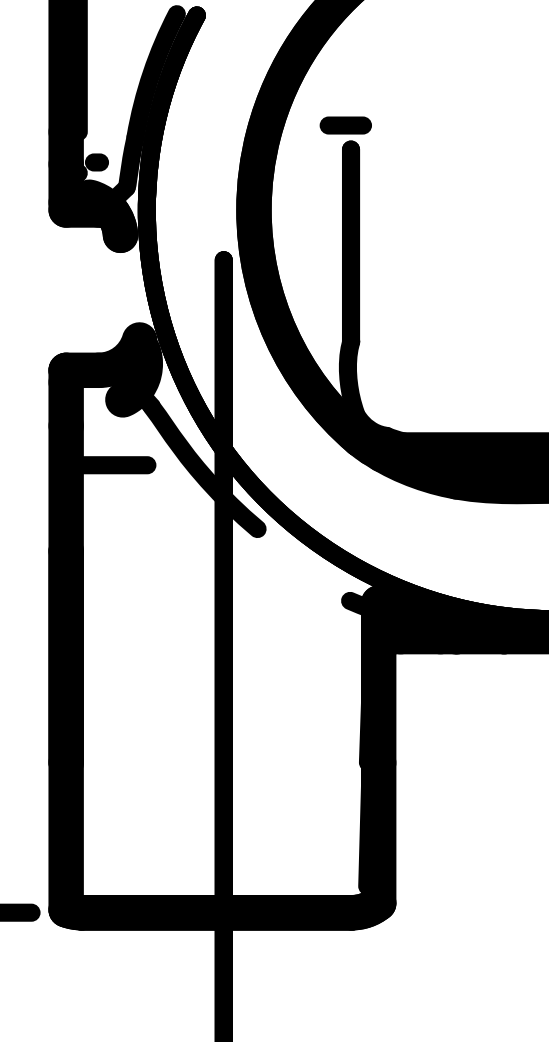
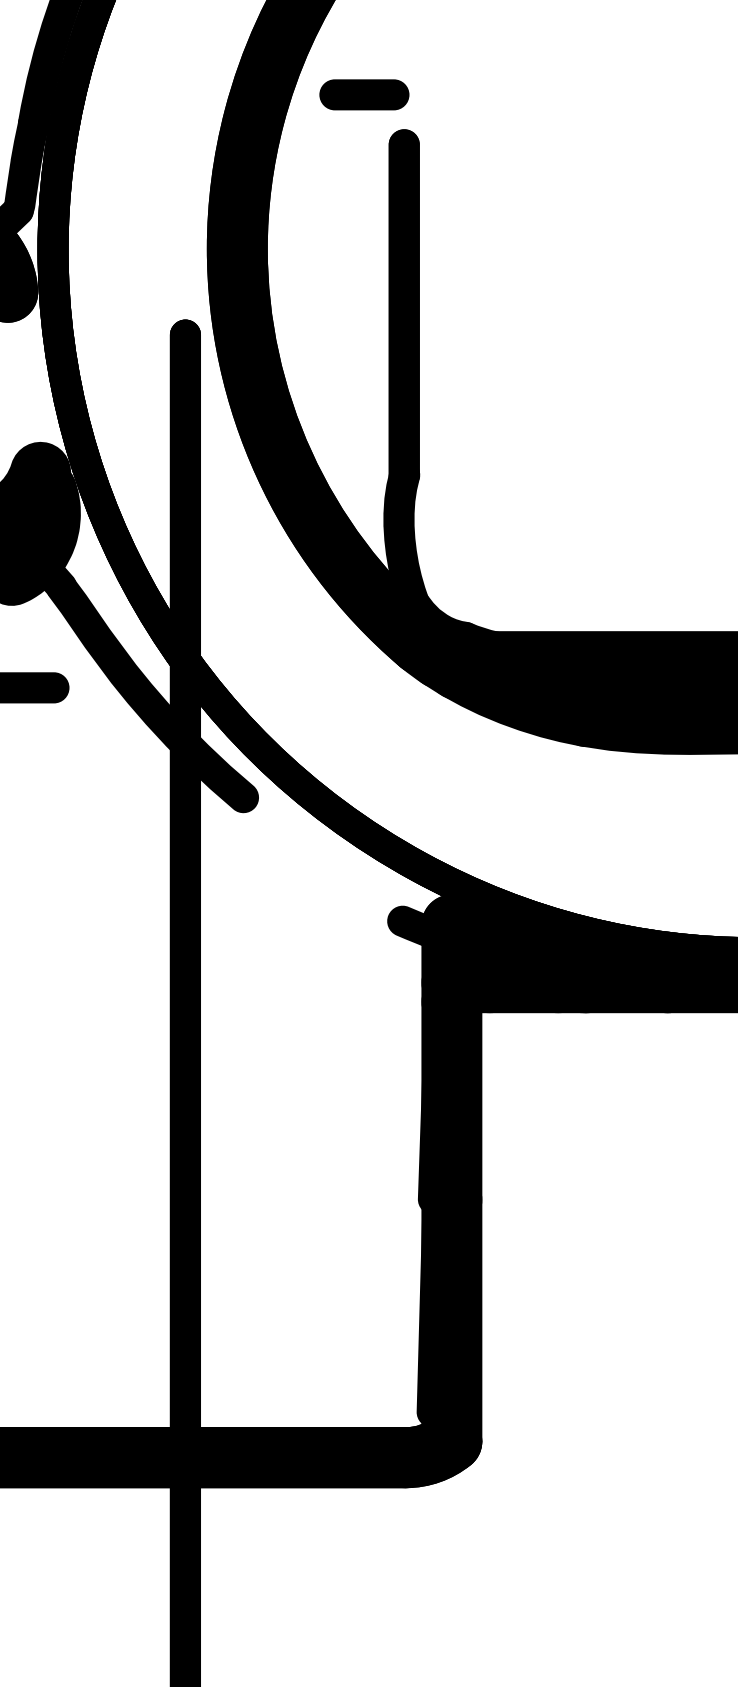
part: (345, 125) -> (363, 94), moved

